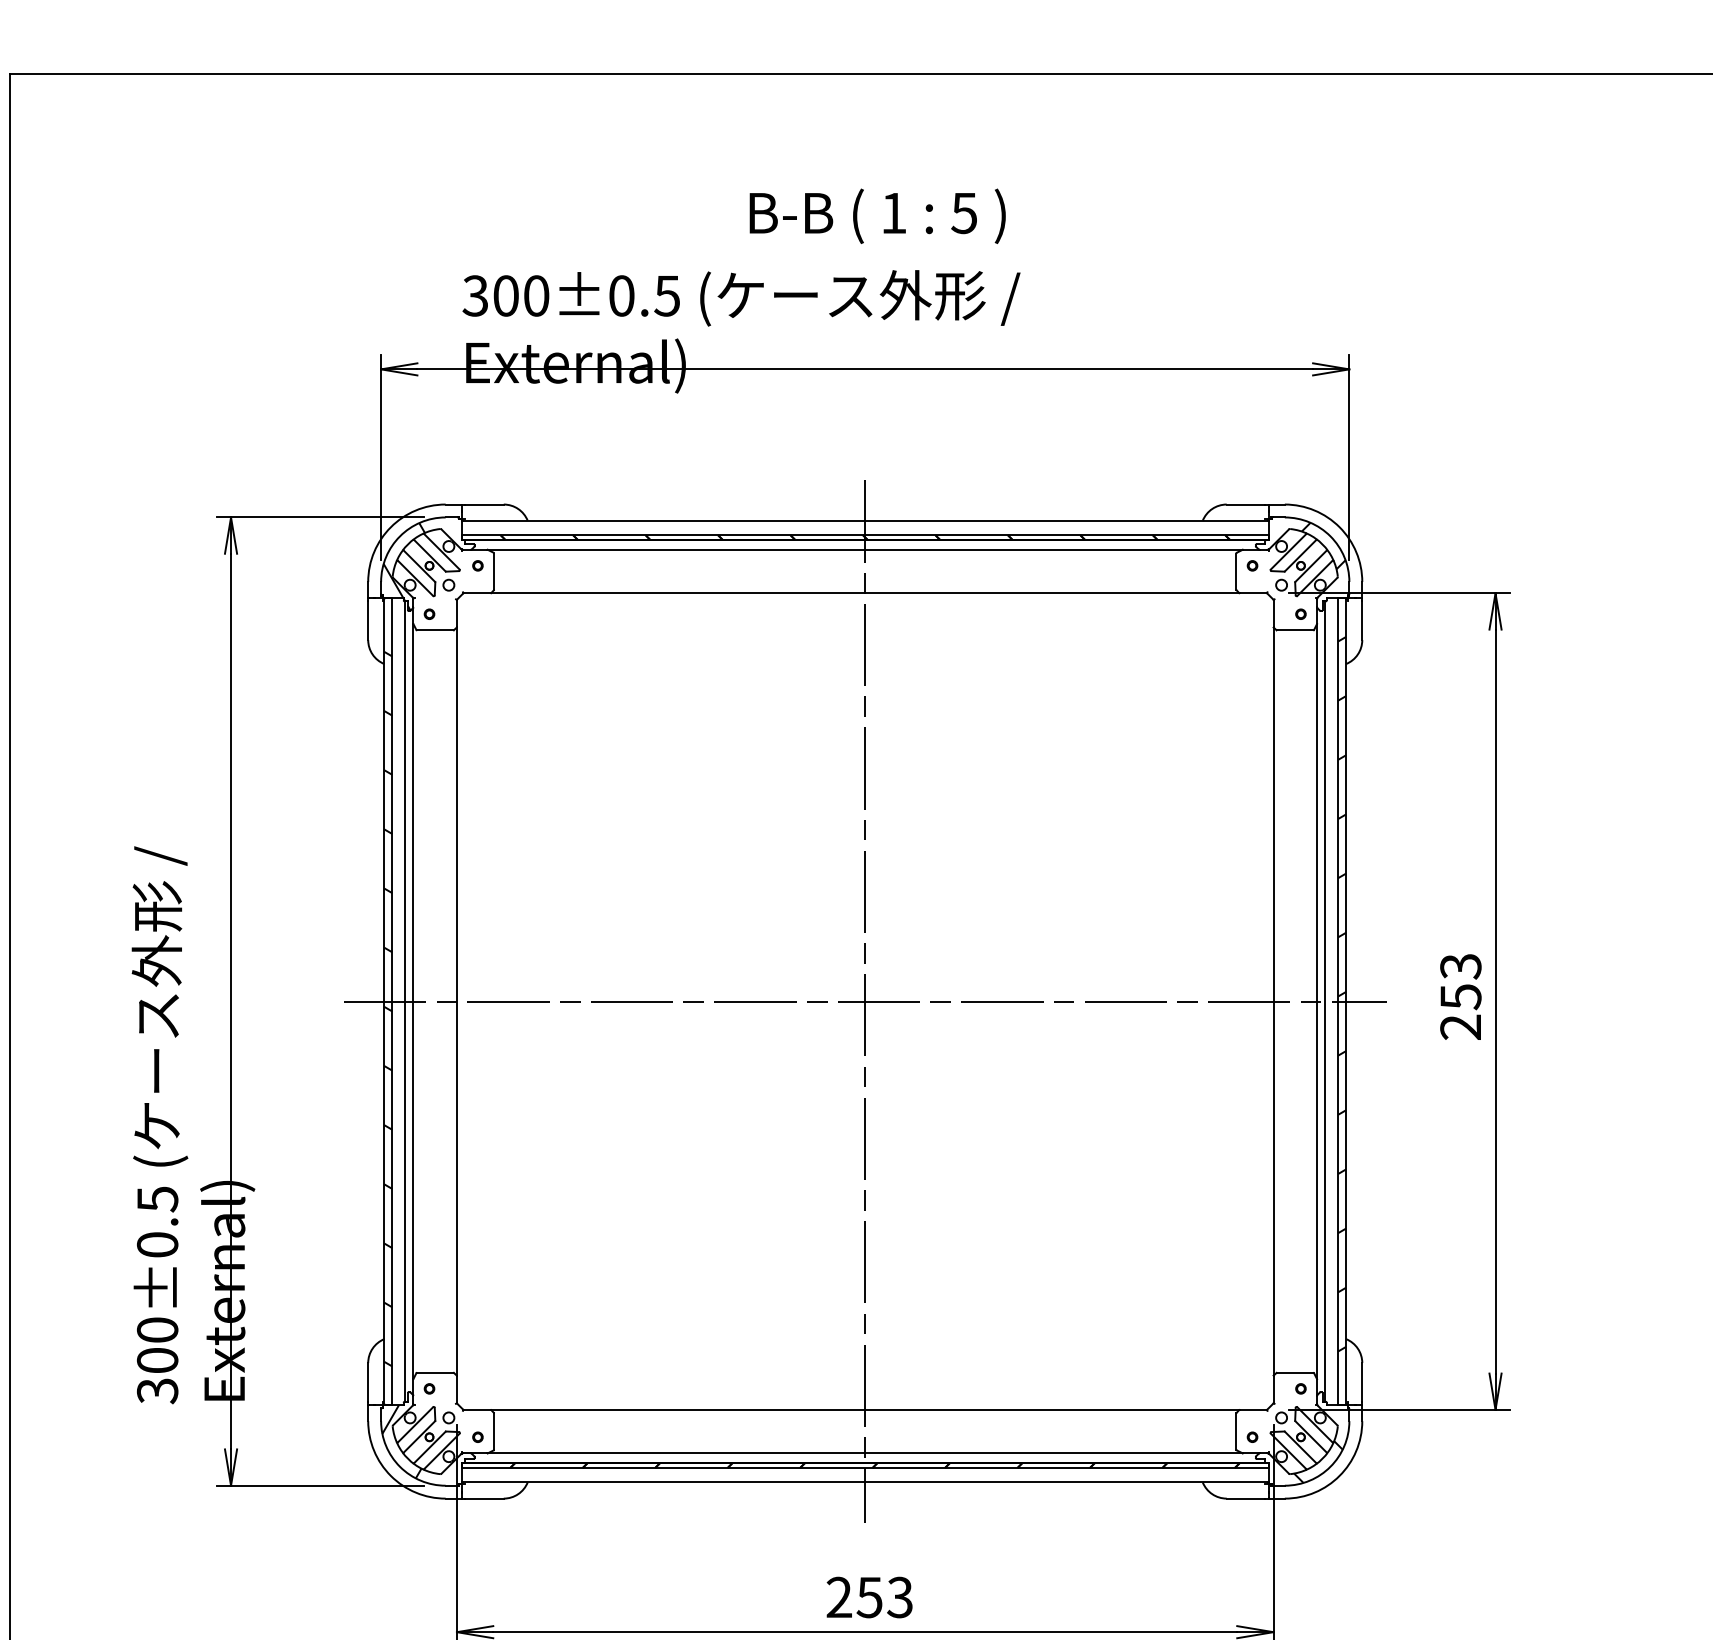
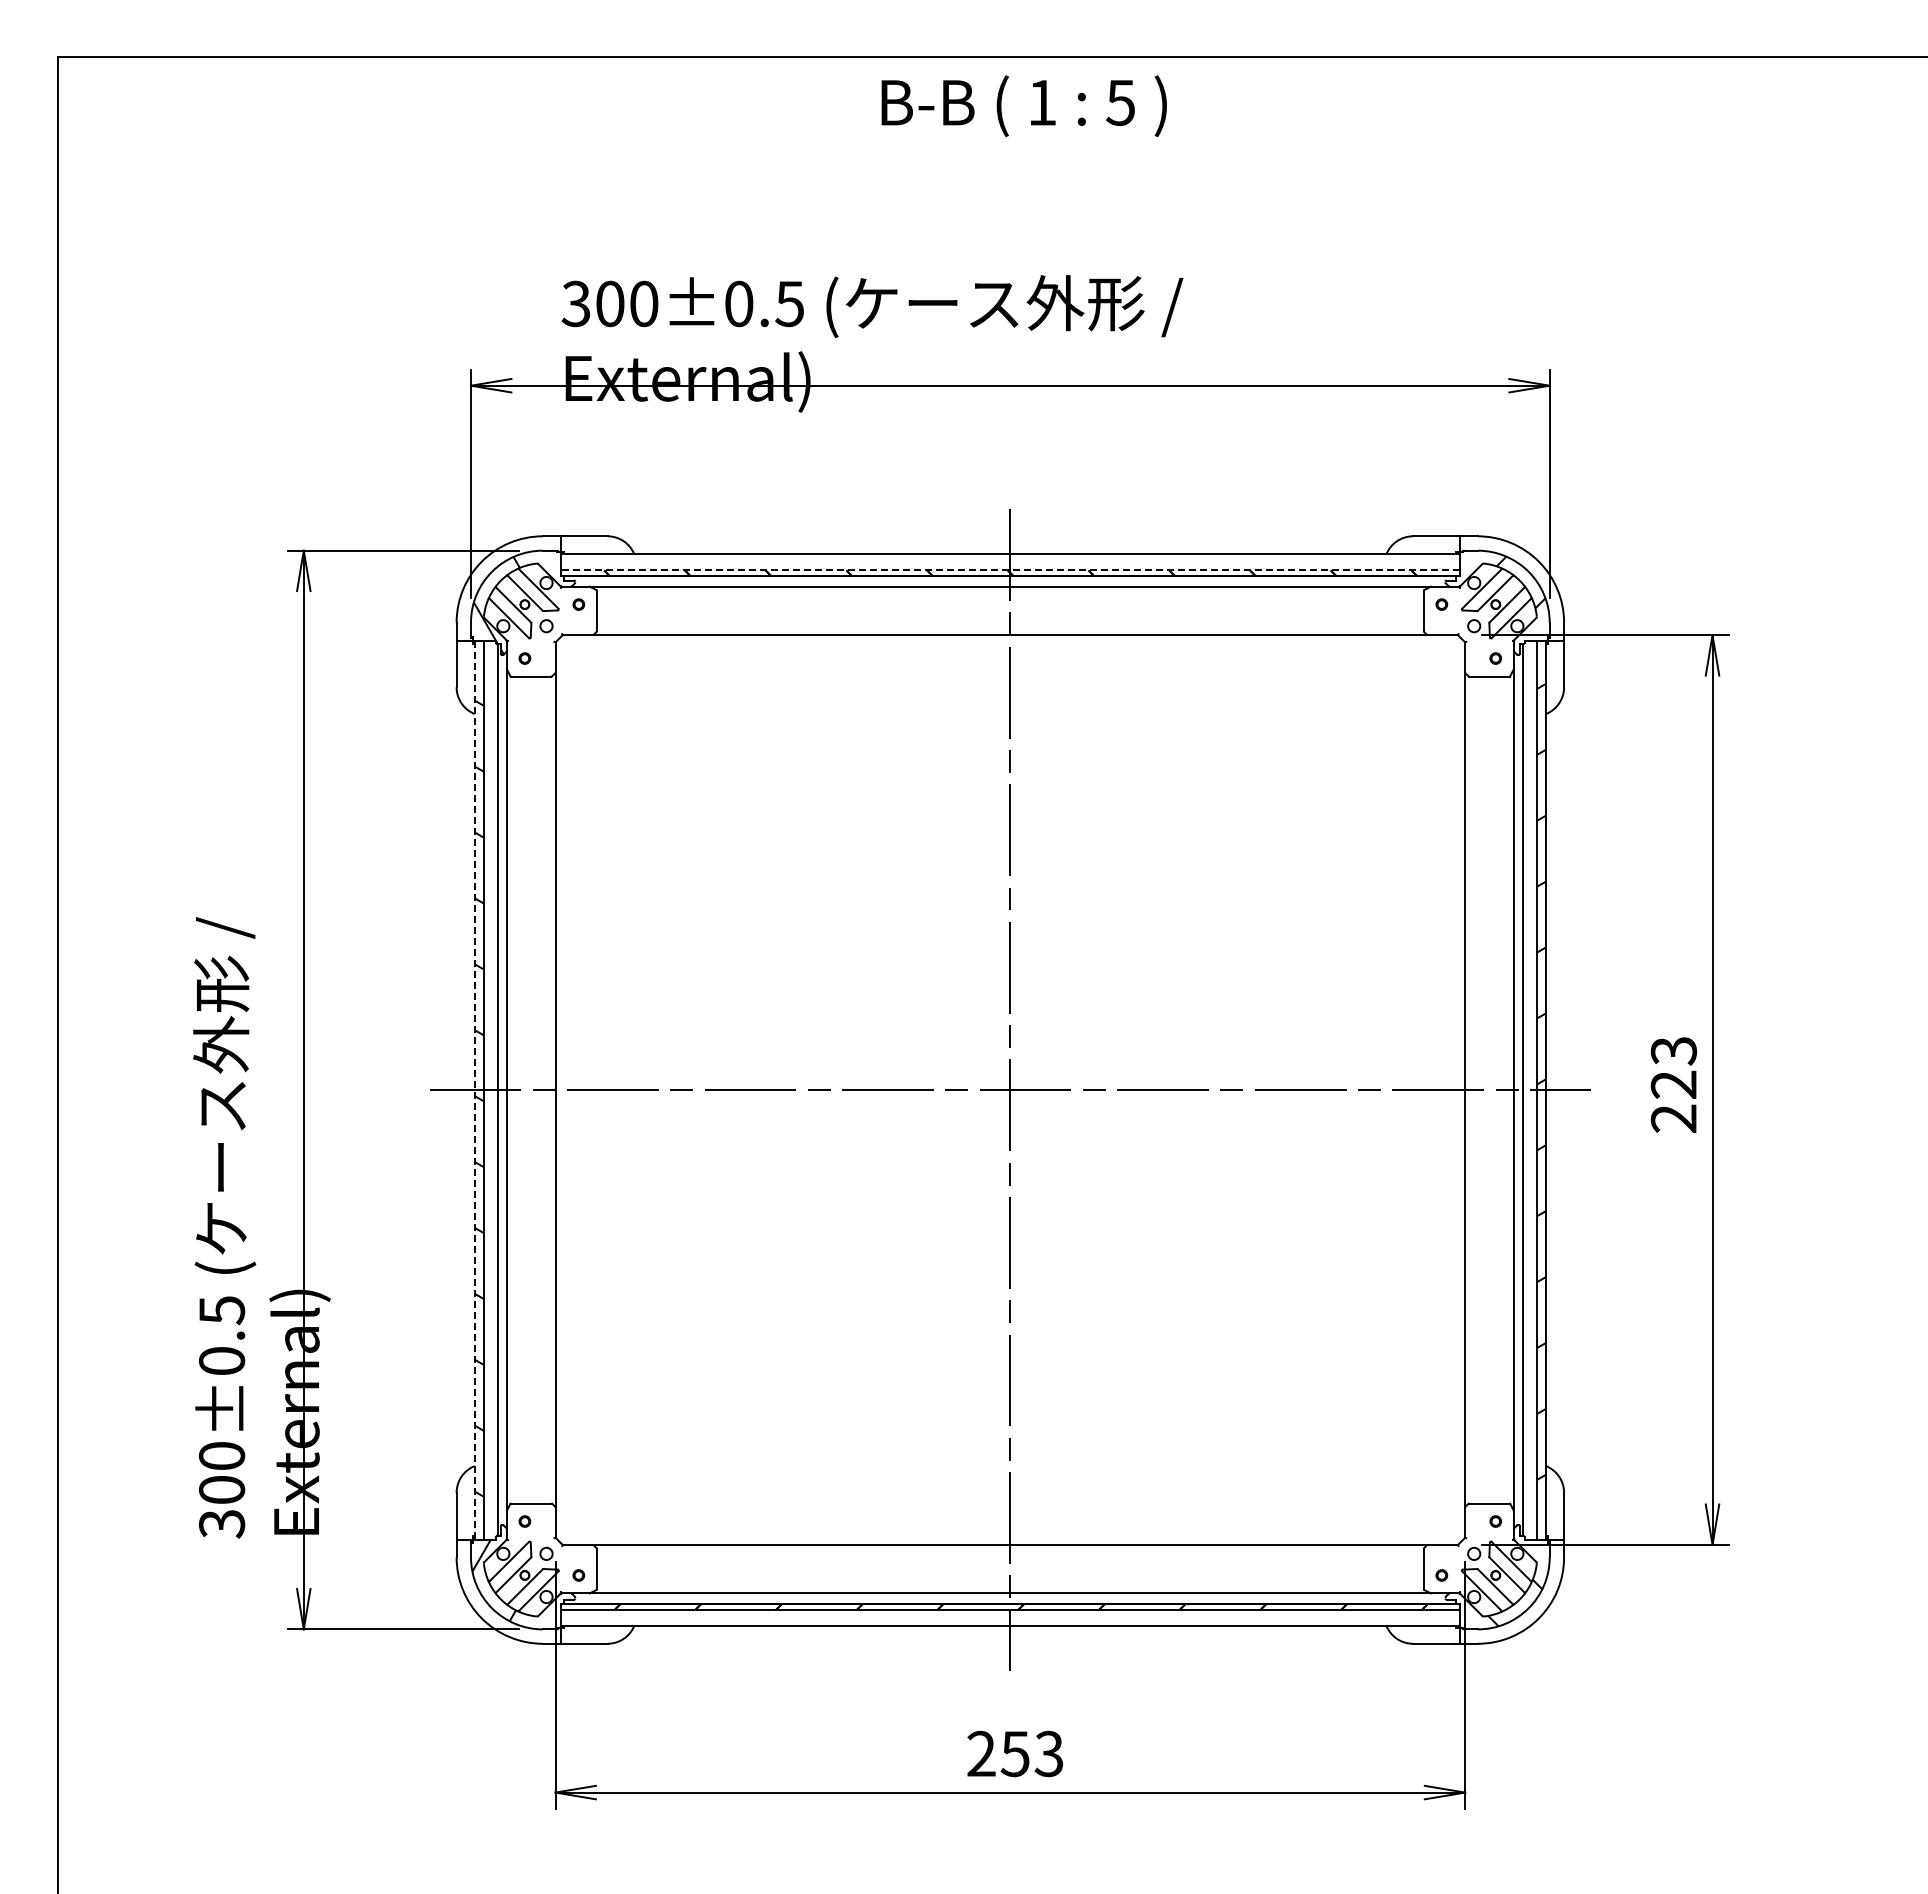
text: (877, 216) -> (1023, 106), moved
line: (864, 535) -> (1009, 570), solid -> dashed
text: (1460, 996) -> (1673, 1084), 253 -> 223
line: (384, 1001) -> (474, 1090), solid -> dashed

